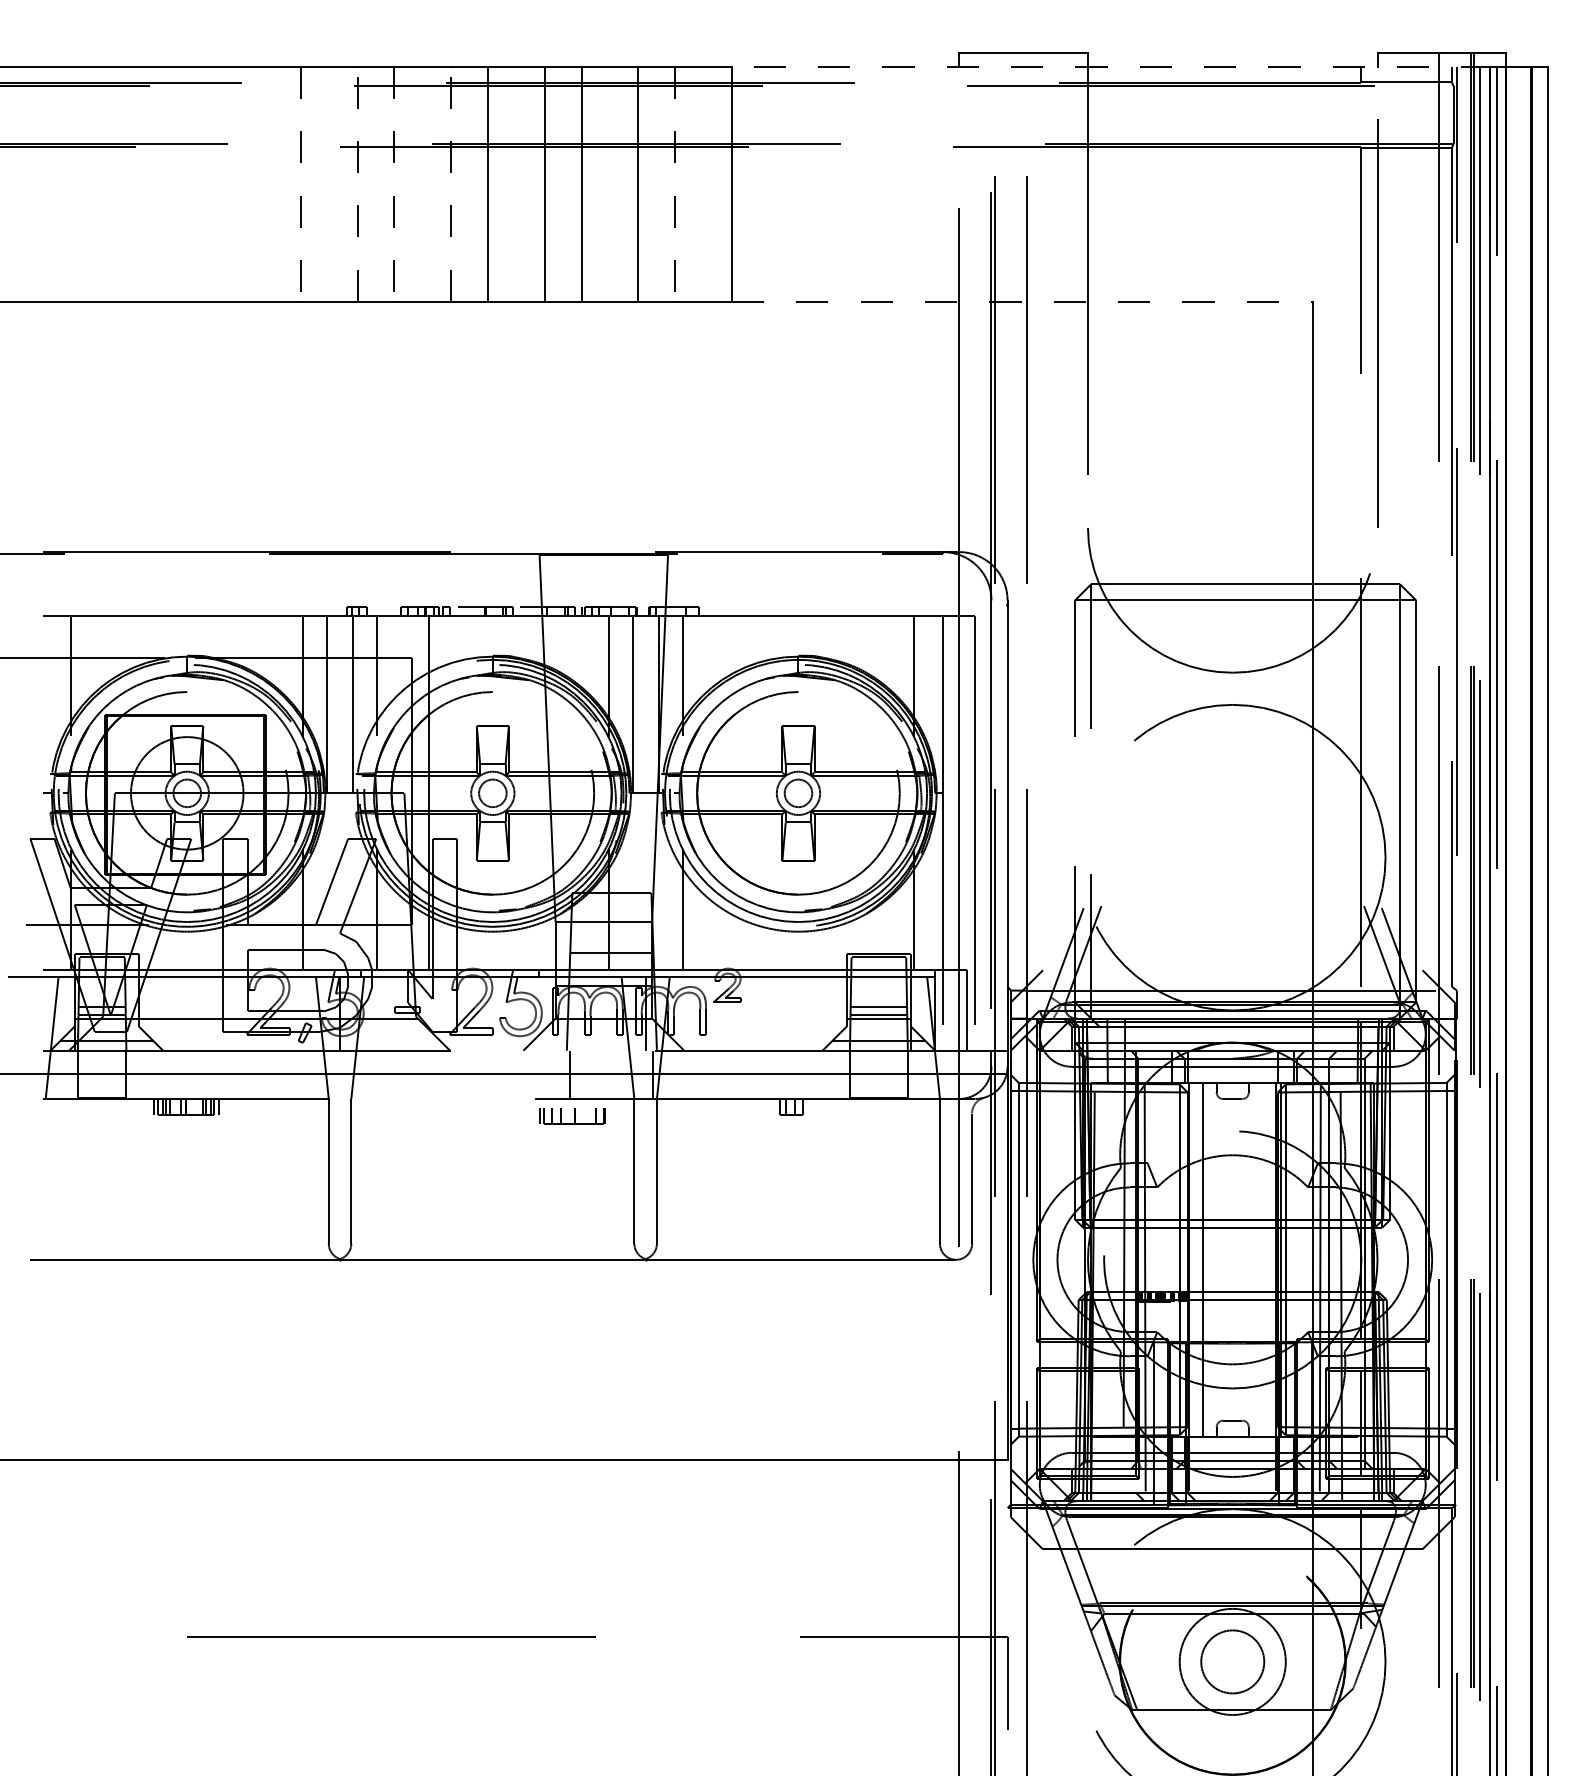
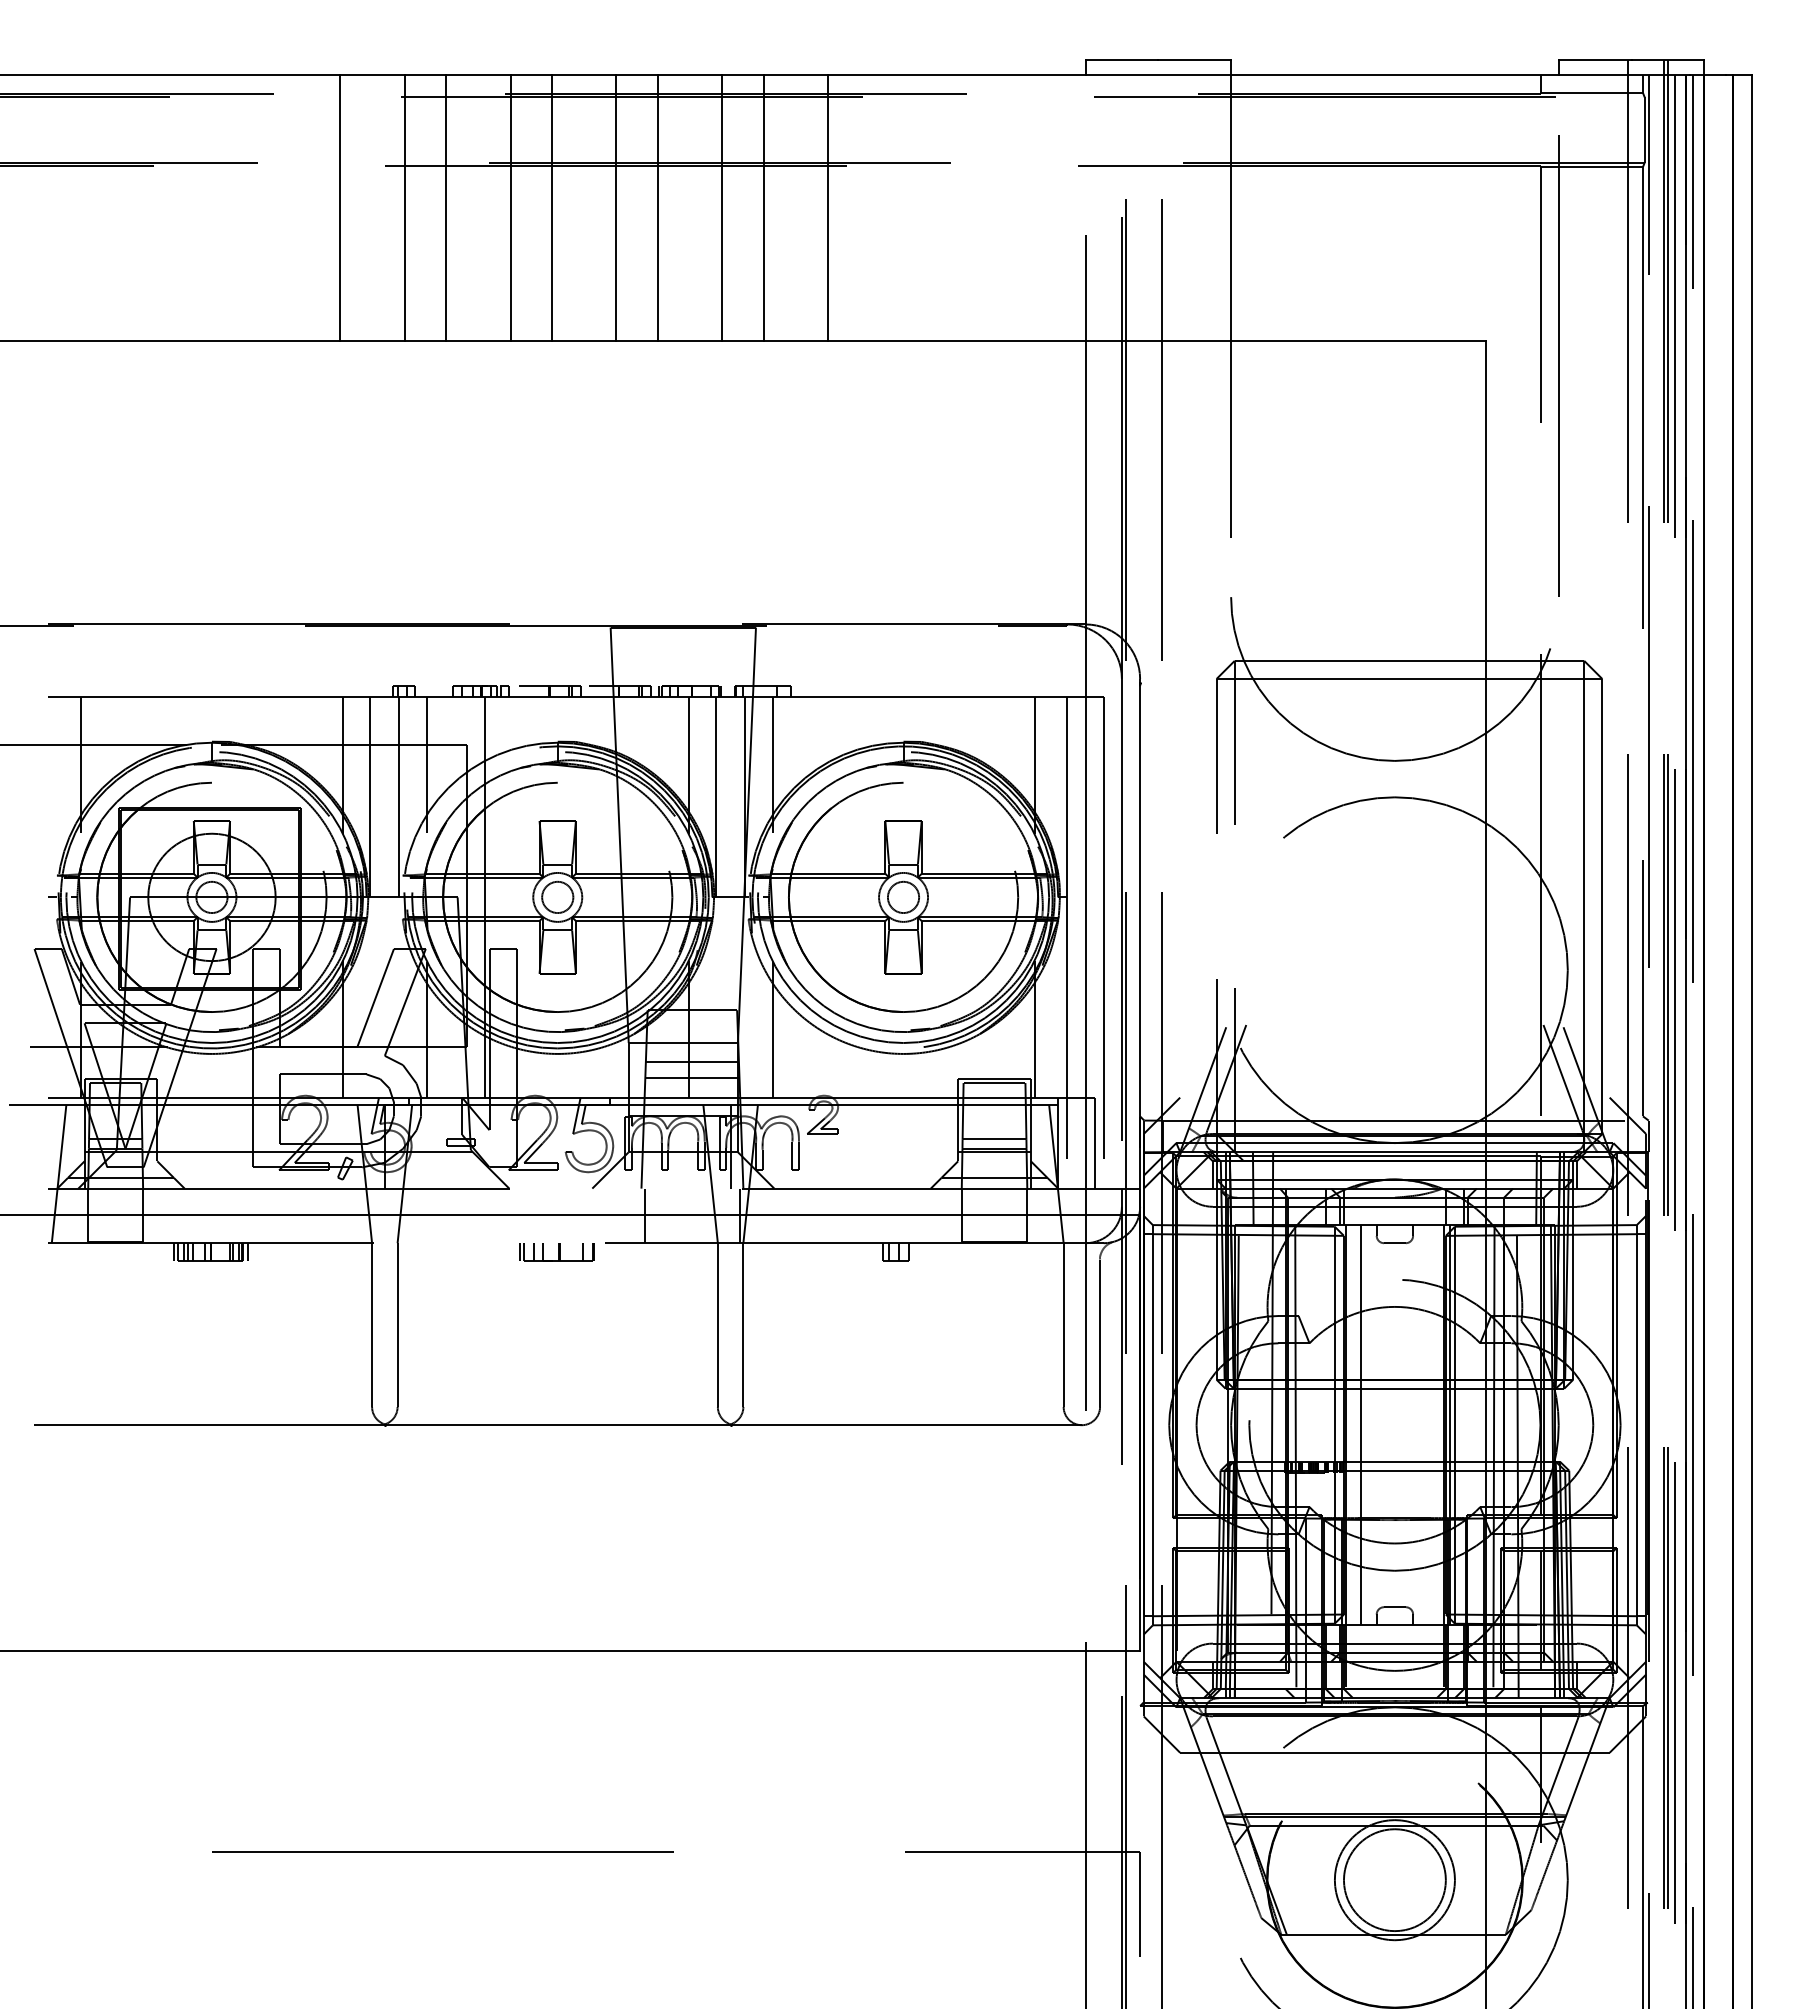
line: (1113, 66) -> (1259, 75), dashed -> solid
line: (300, 184) -> (340, 208), dashed -> solid
line: (357, 184) -> (404, 208), dashed -> solid
line: (394, 184) -> (446, 208), dashed -> solid
line: (451, 184) -> (510, 208), dashed -> solid
line: (674, 184) -> (763, 208), dashed -> solid
line: (1022, 302) -> (1157, 341), dashed -> solid
line: (611, 939) -> (691, 1062), added
part: (572, 1116) -> (556, 1252), moved
circle: (1232, 1662) -> (1394, 1880), size x1.43

